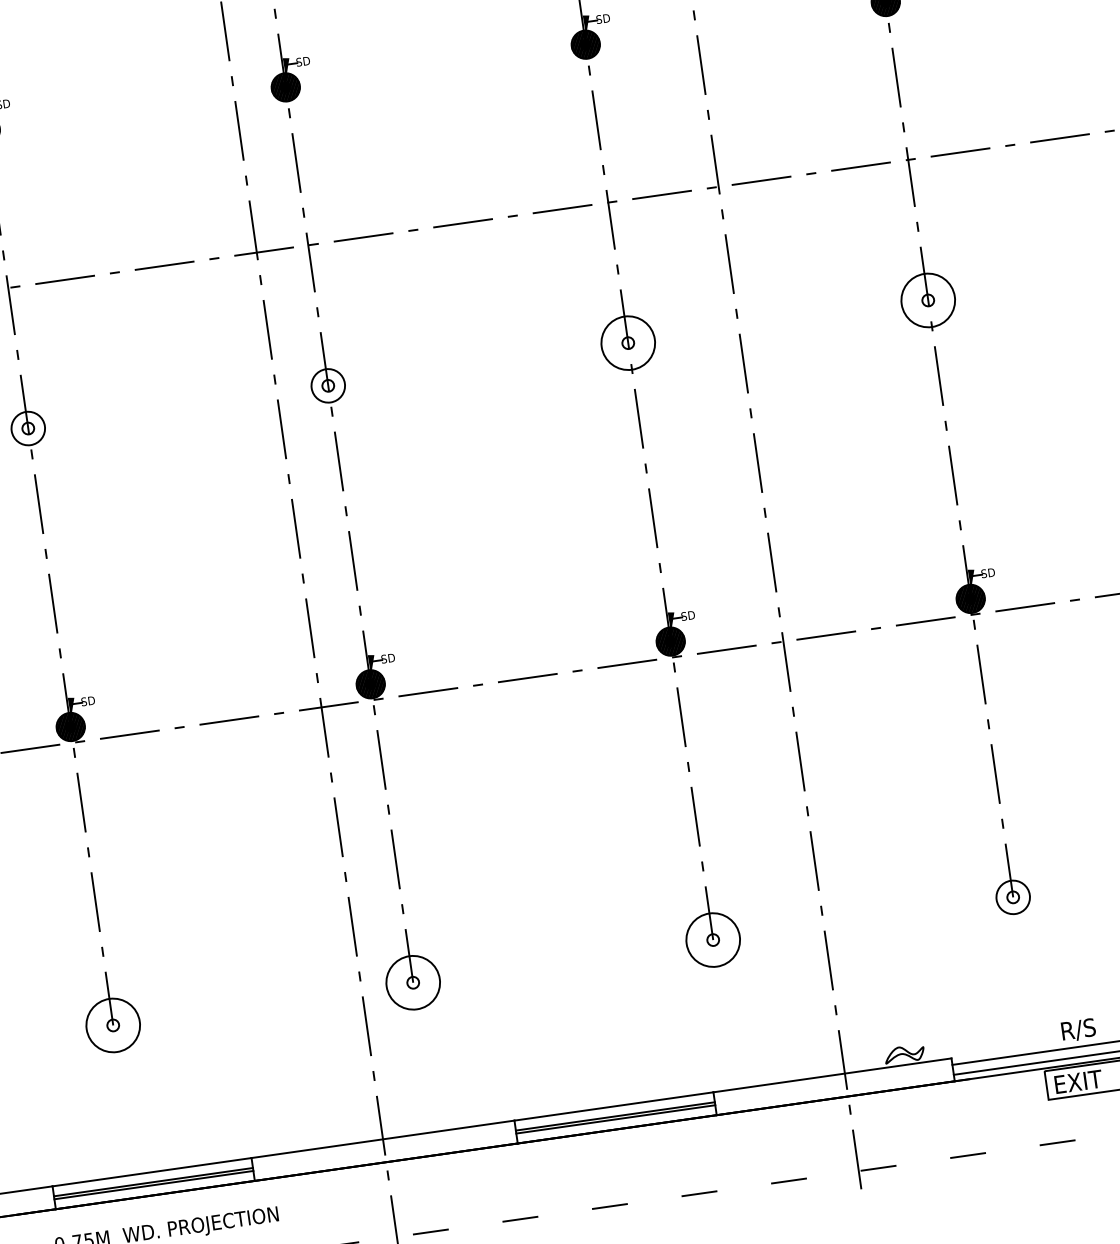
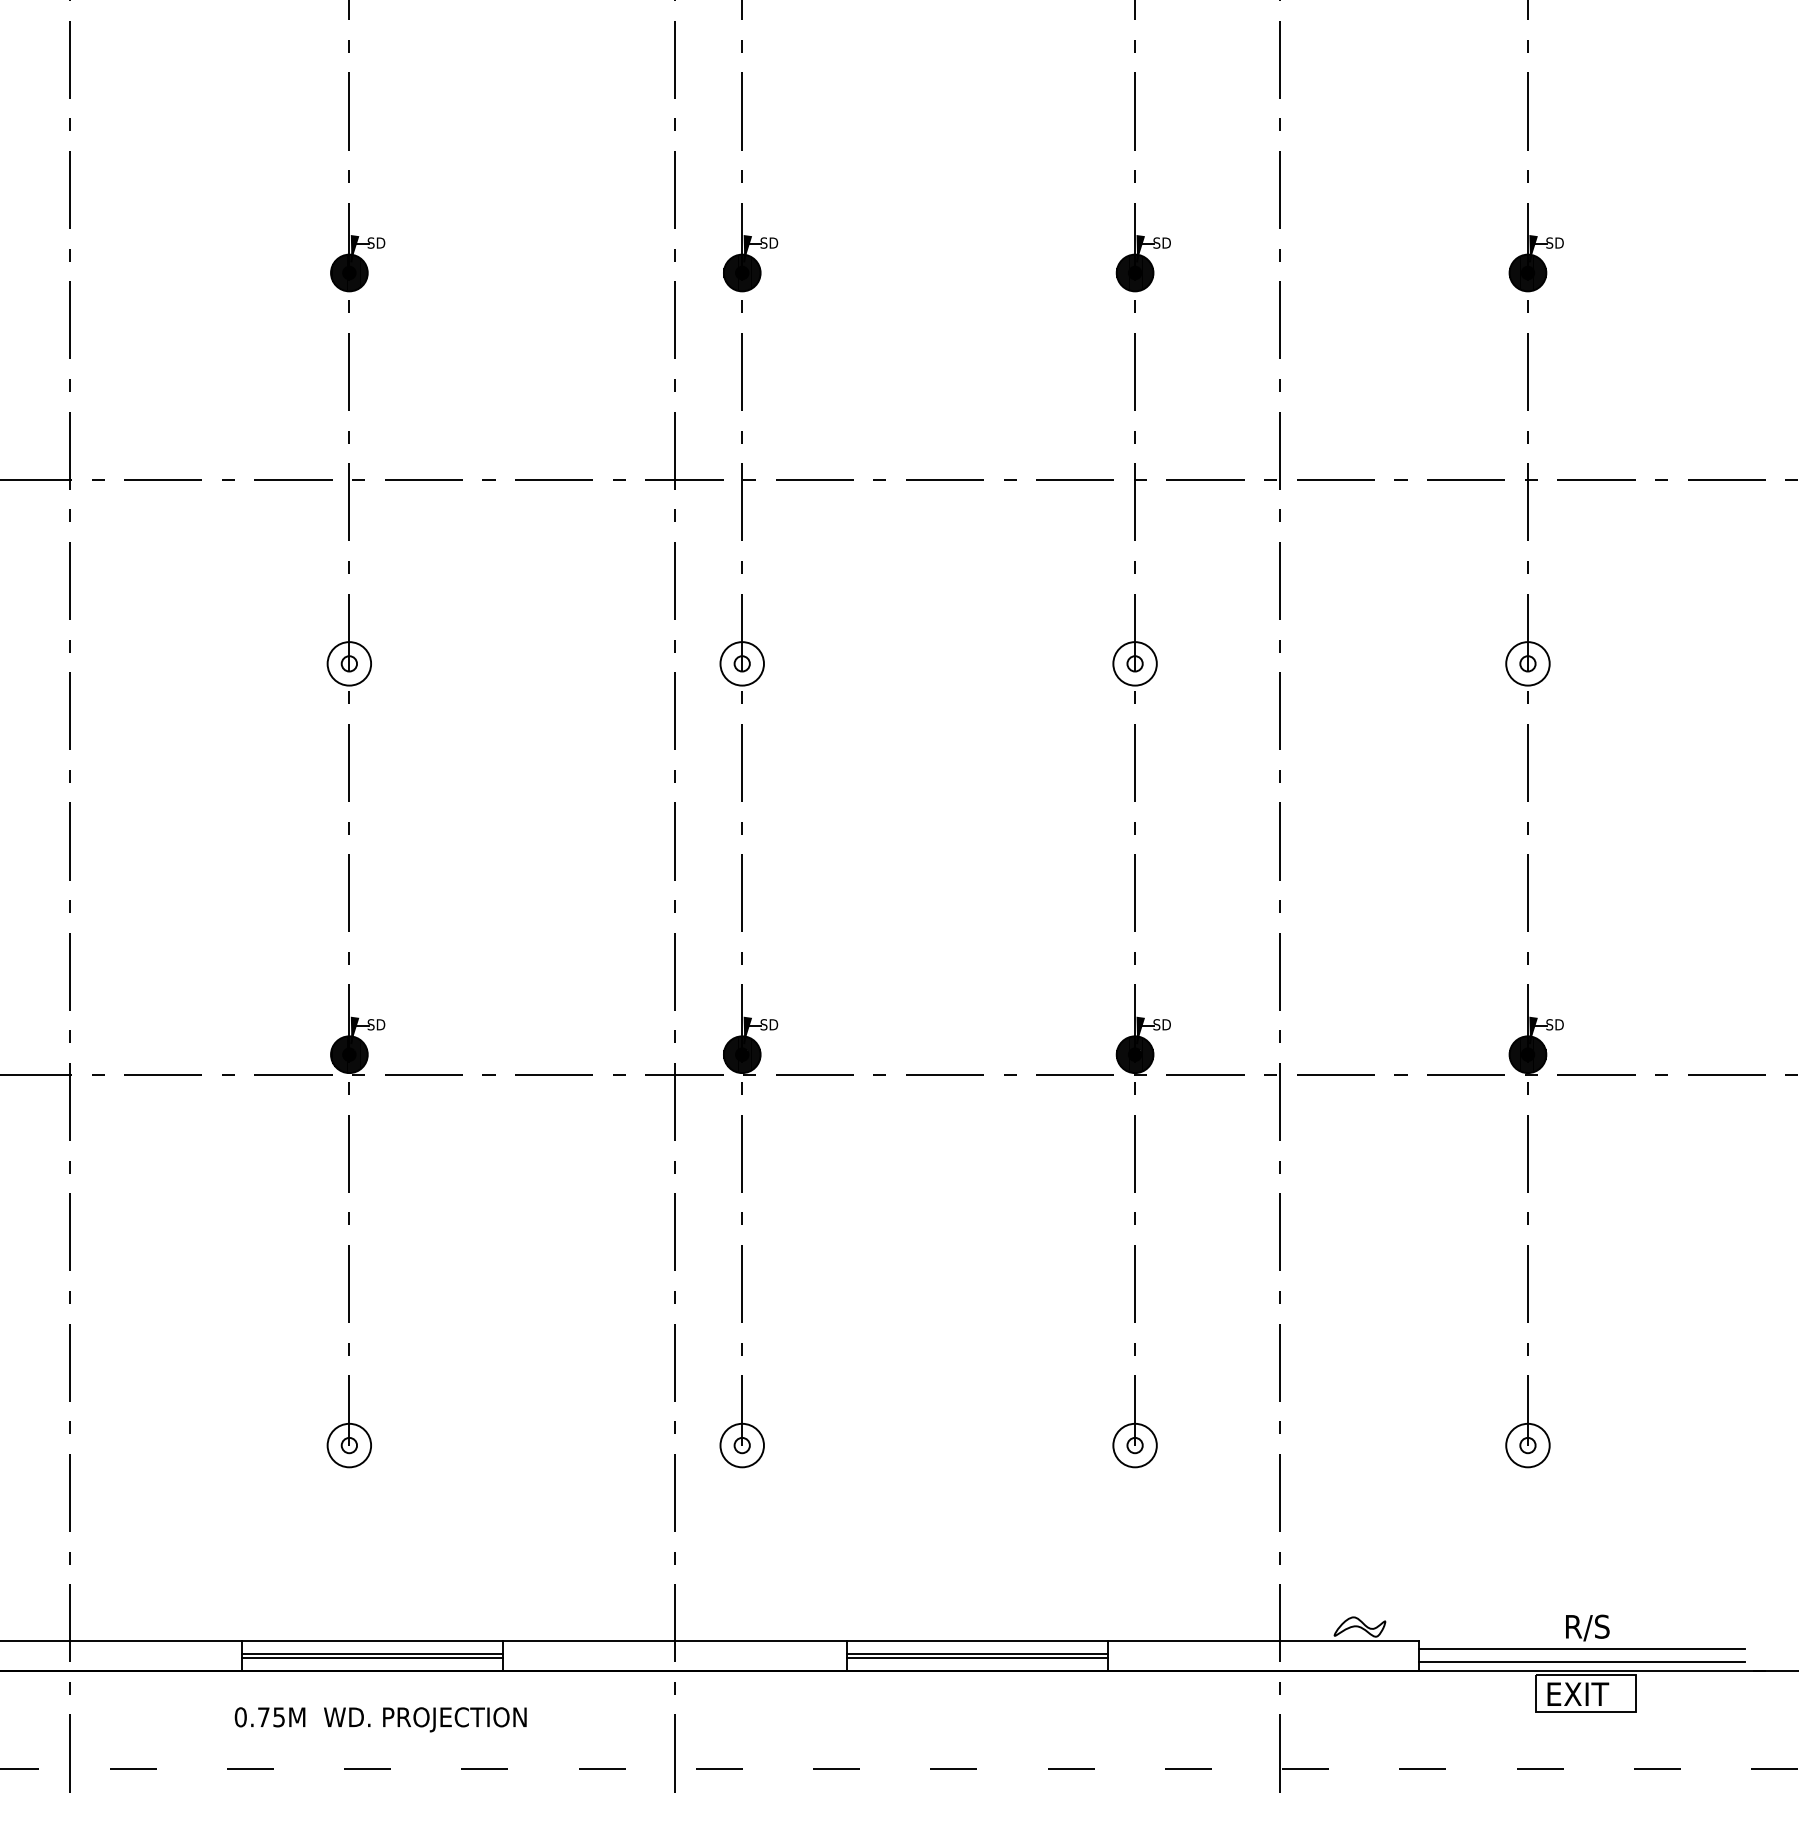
circle: (927, 300) -> (1527, 663), size x0.62
circle: (627, 342) -> (1134, 663), size x0.62
circle: (712, 940) -> (1134, 1445), size x0.62
circle: (412, 982) -> (741, 1445), size x0.62
circle: (113, 1025) -> (349, 1445), size x0.62

